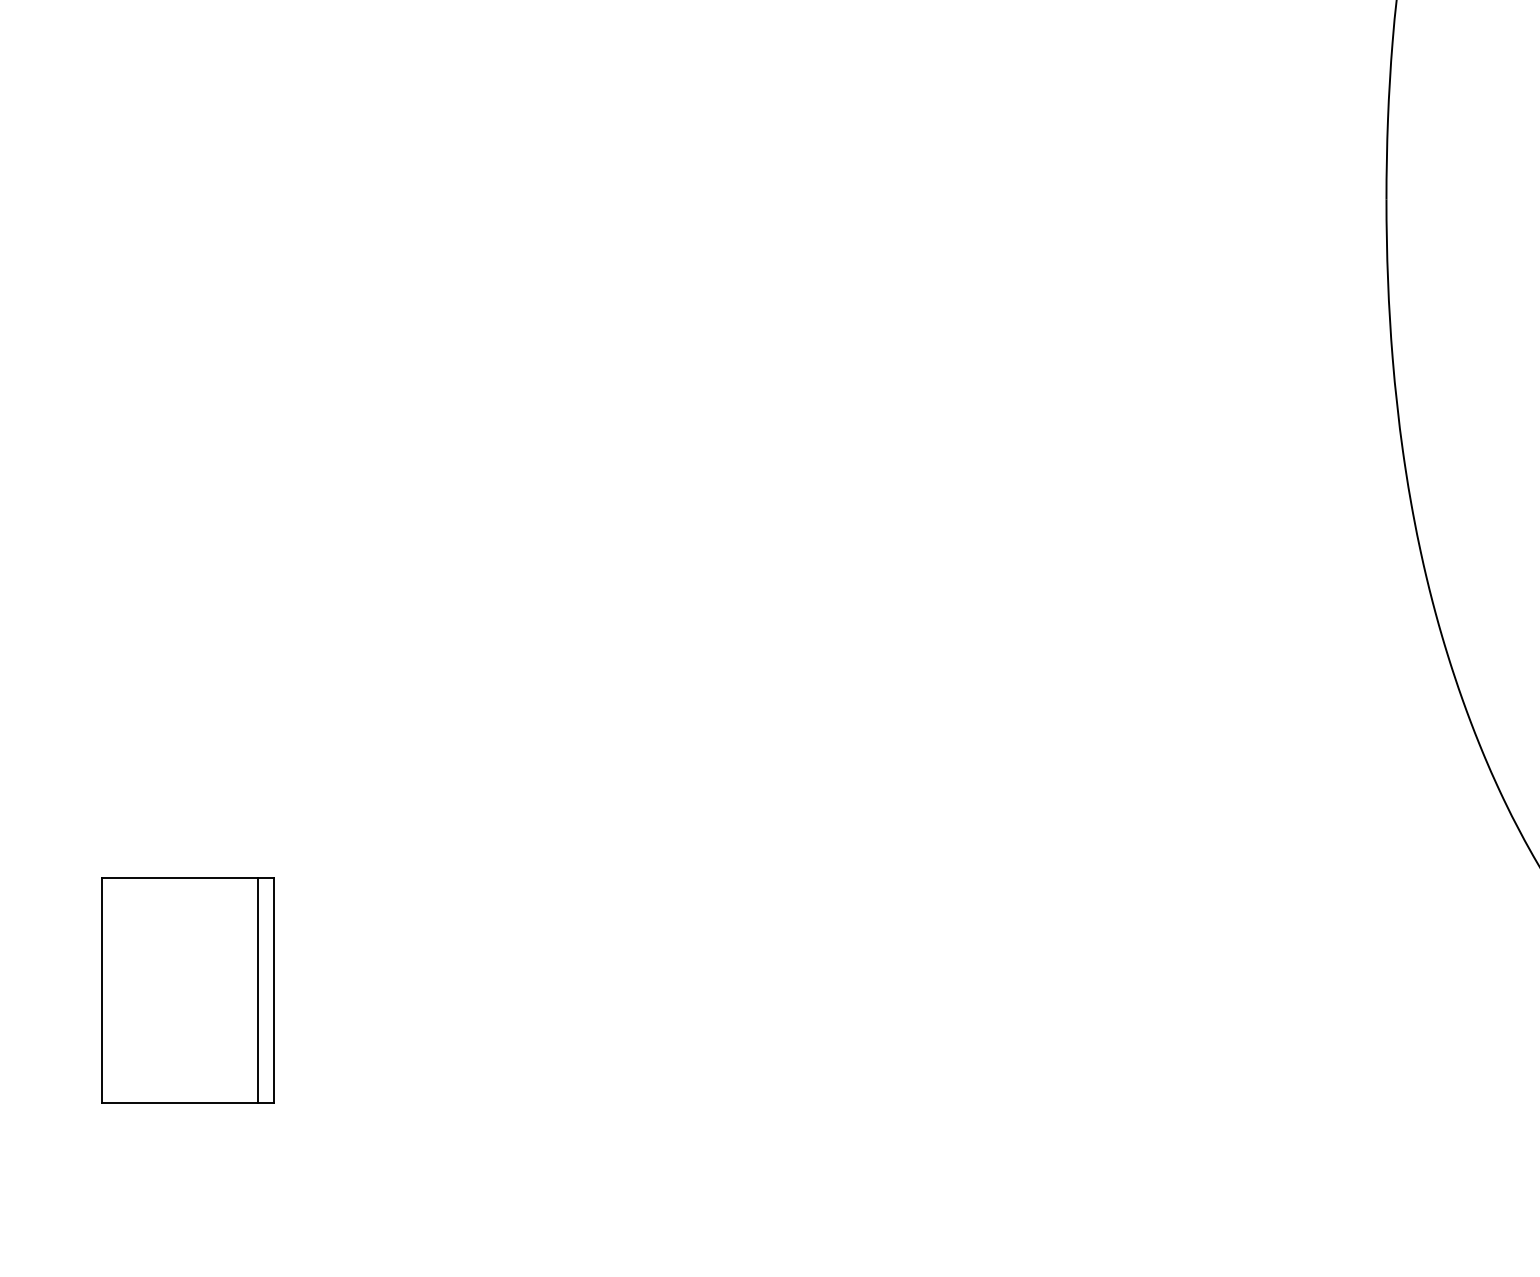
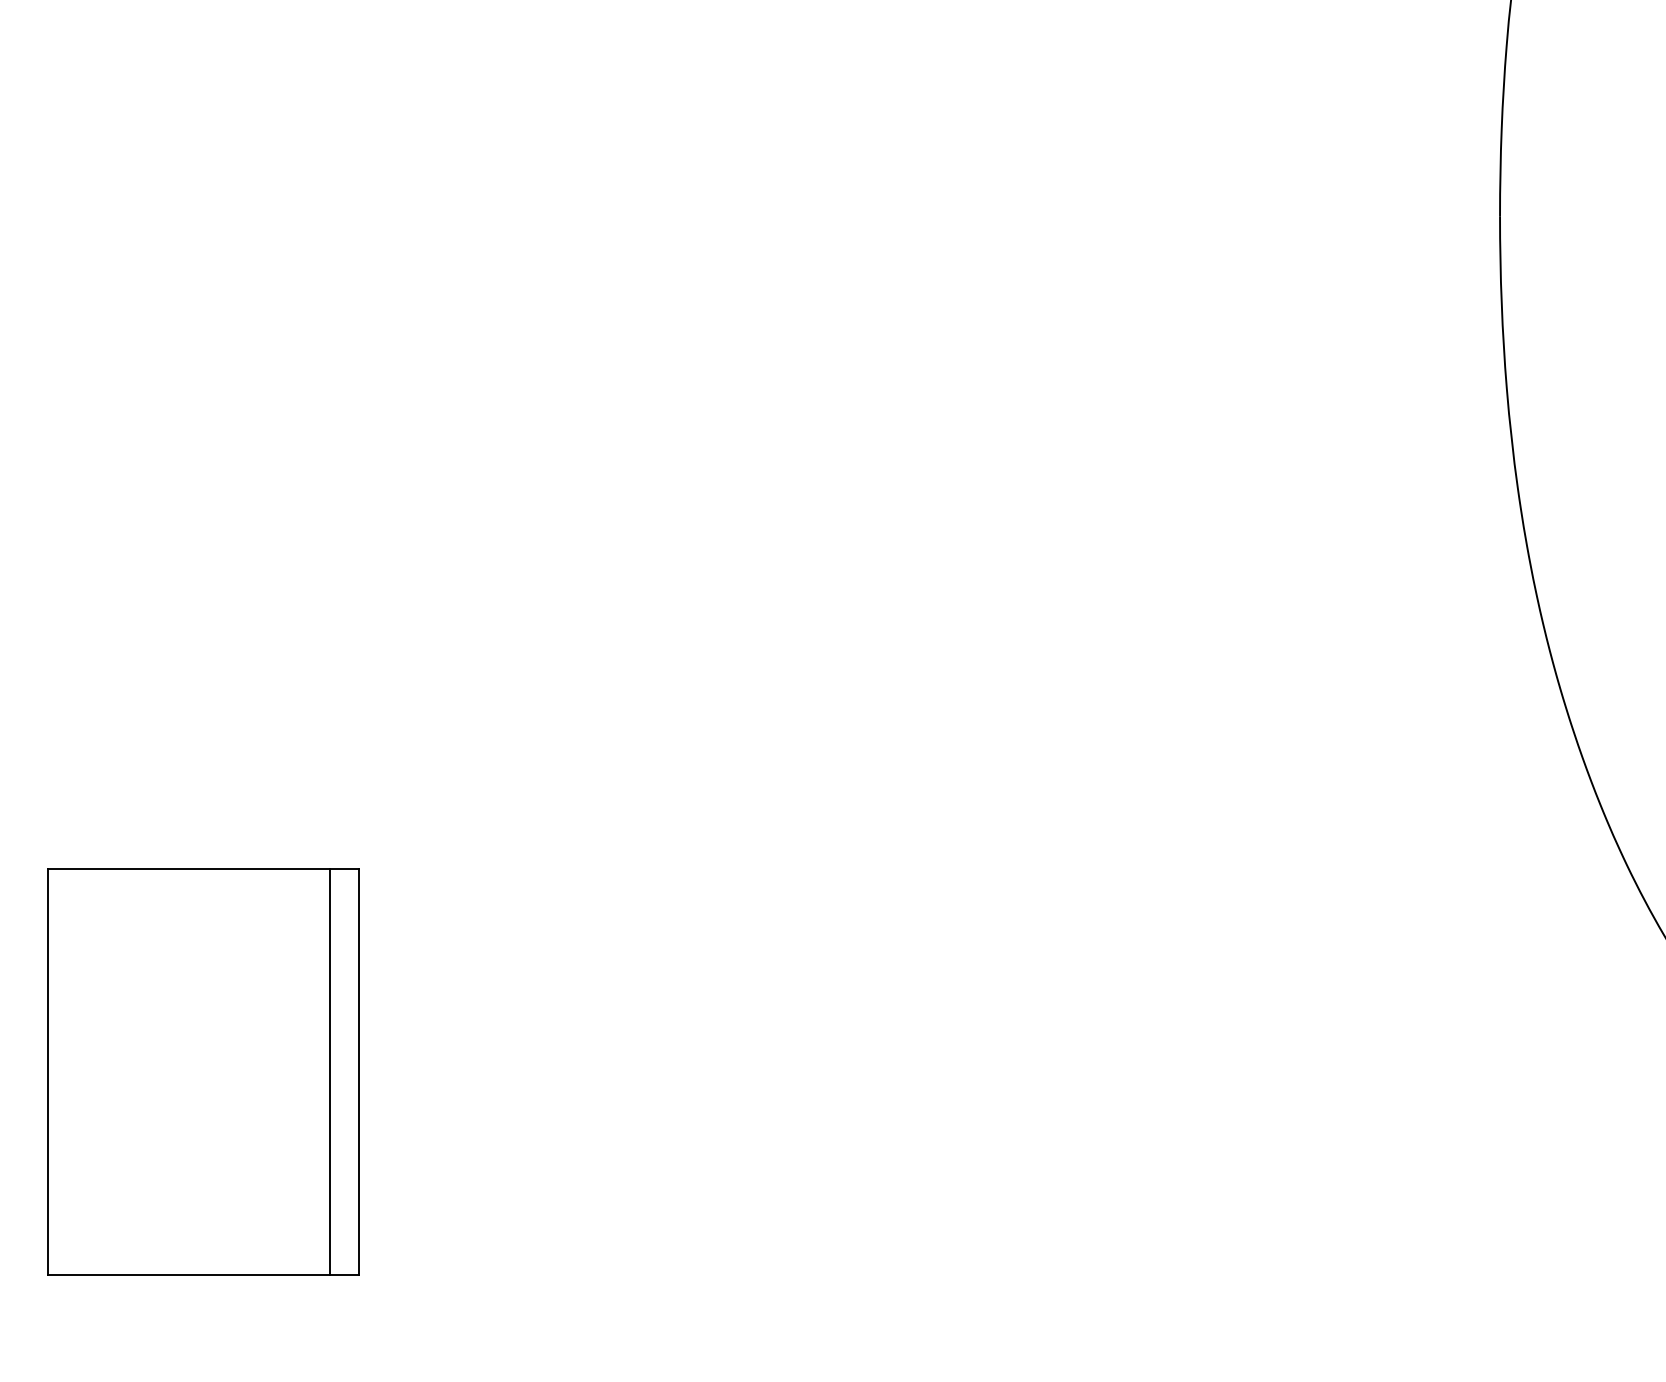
part: (188, 990) -> (203, 1071), size x1.67

